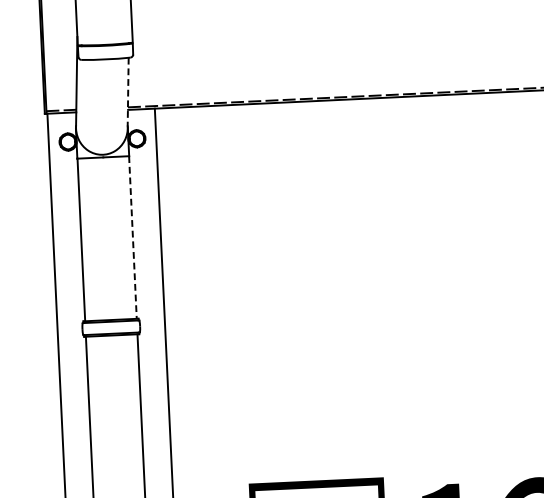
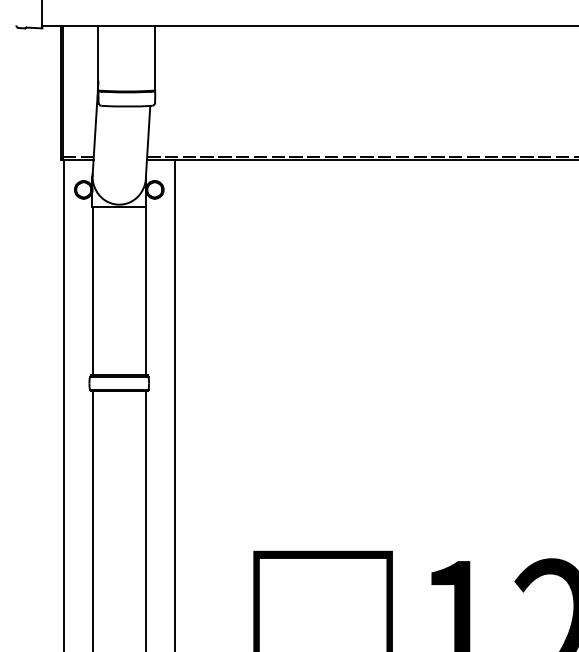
line: (128, 92) -> (148, 141), dashed -> solid
line: (132, 237) -> (145, 291), dashed -> solid

